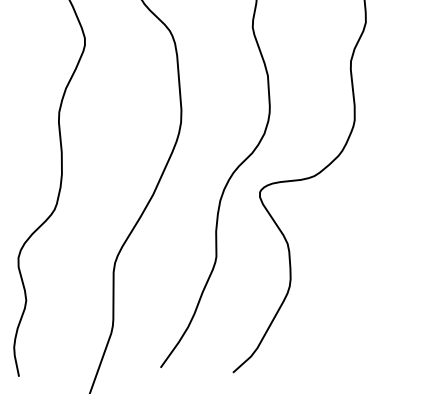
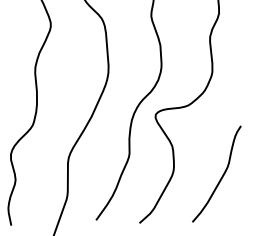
curve: (369, 294) -> (221, 176), added

